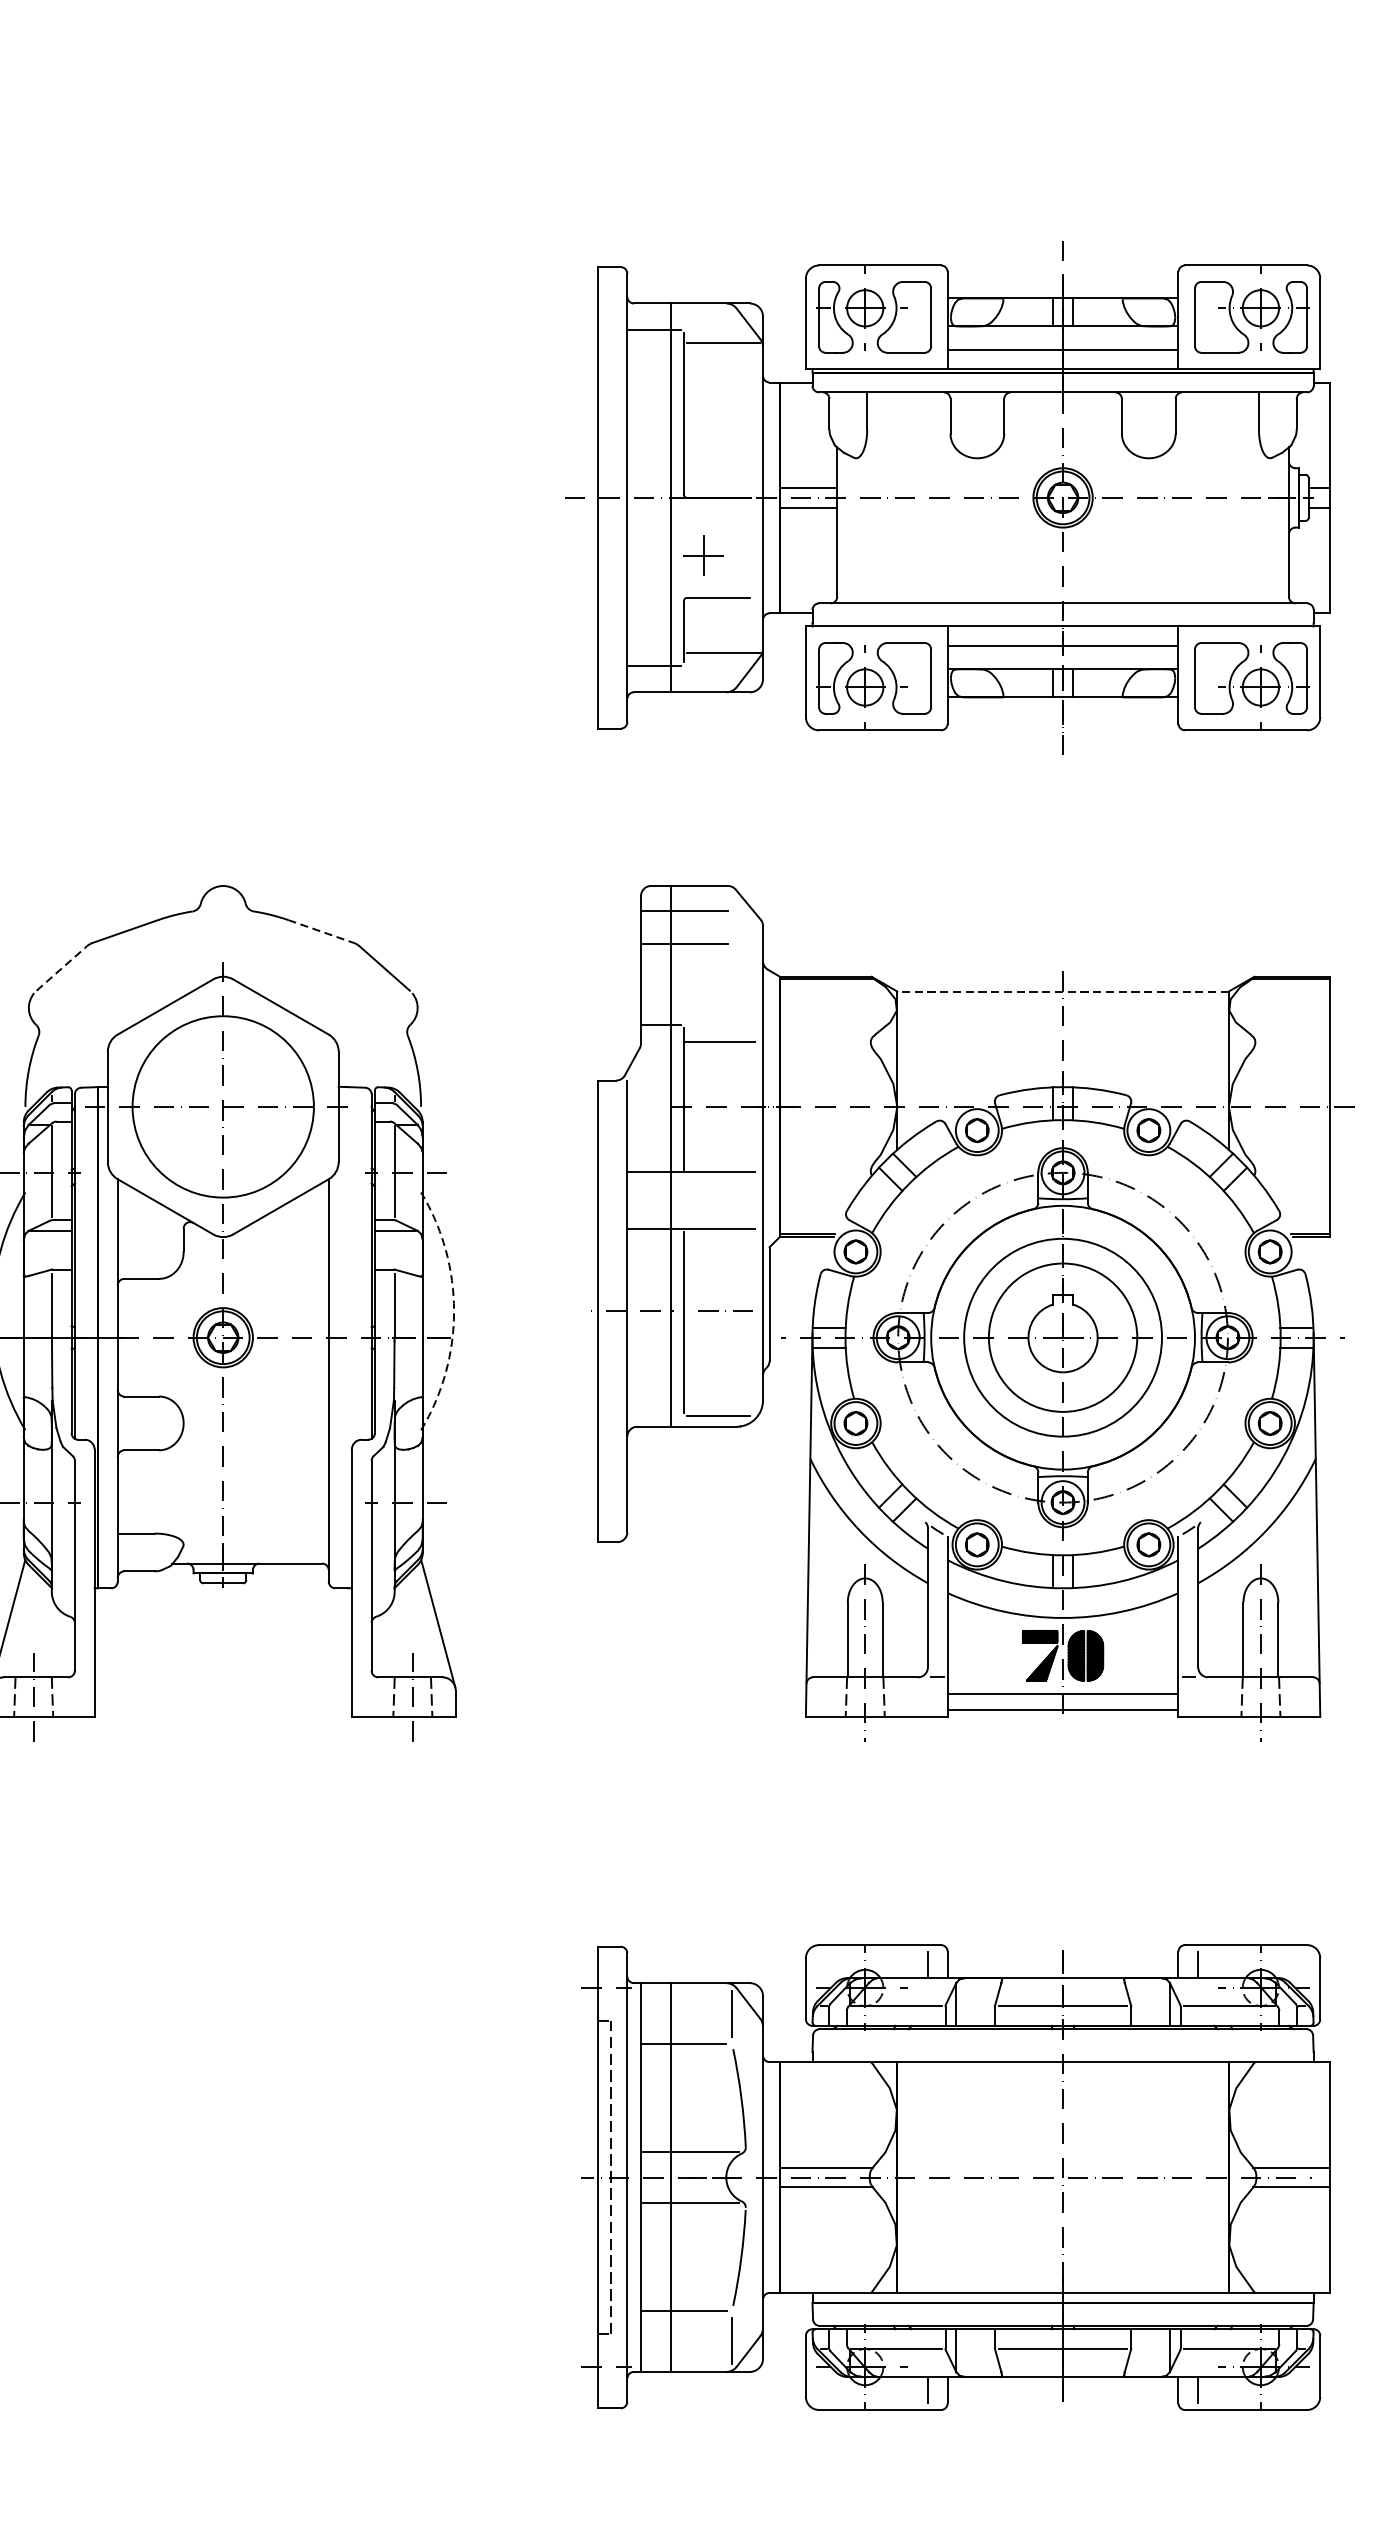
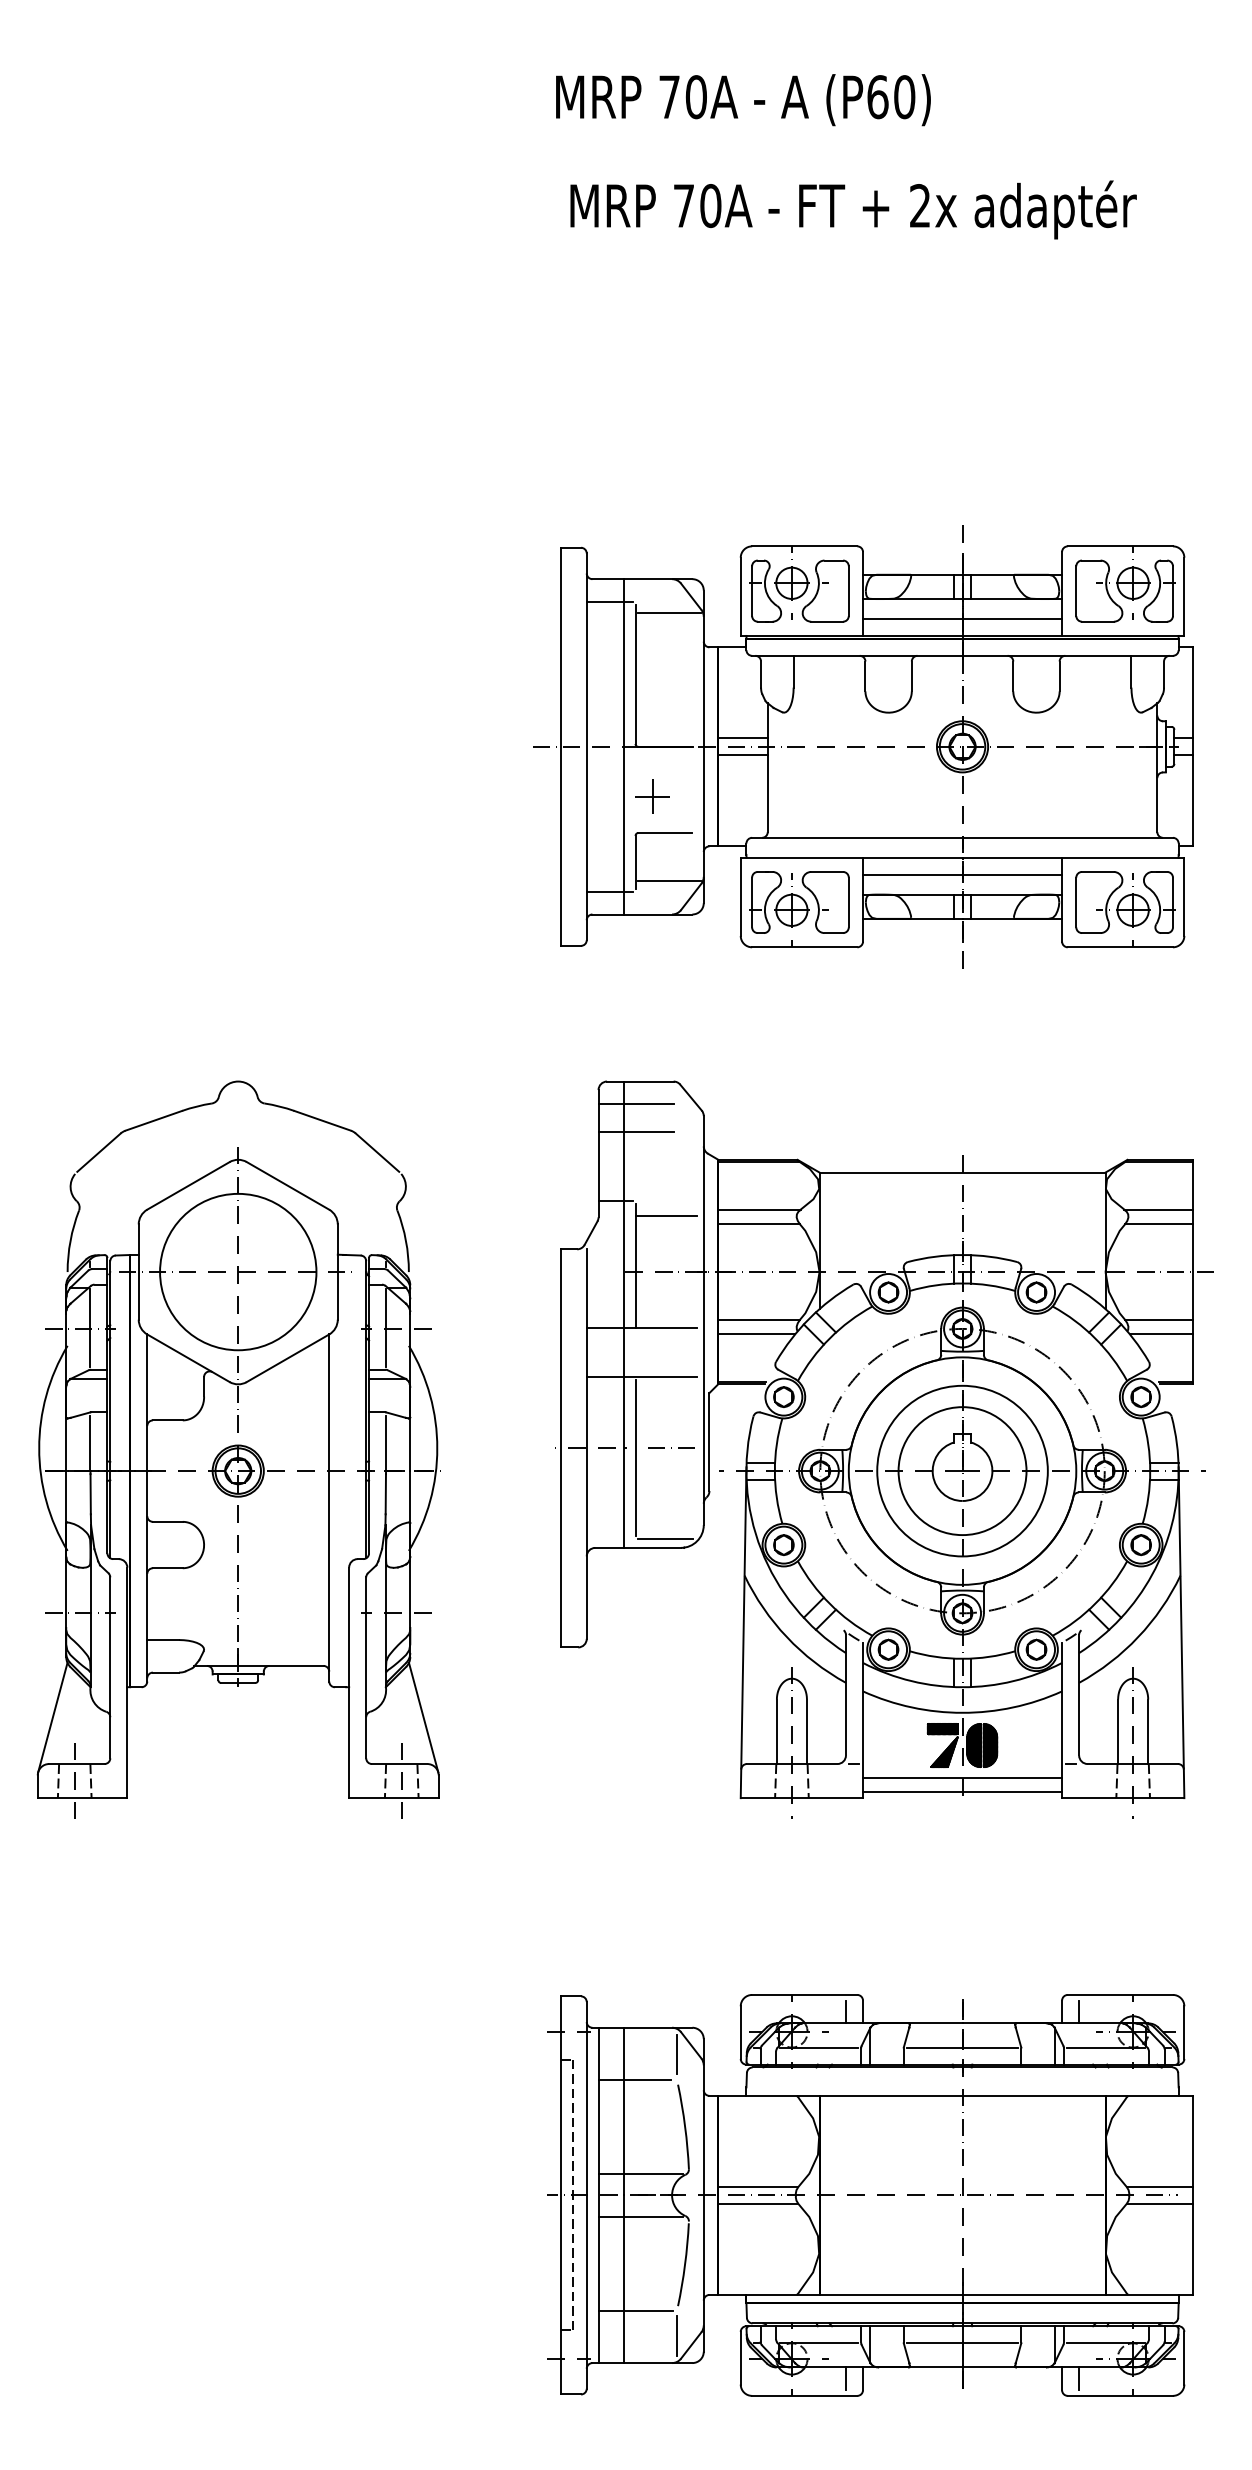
line: (320, 931) -> (322, 1120), dashed -> solid
line: (62, 968) -> (99, 1152), dashed -> solid
line: (1063, 991) -> (962, 1172), dashed -> solid
line: (827, 1034) -> (759, 1209), added
line: (1290, 1034) -> (1158, 1209), added
line: (827, 1051) -> (759, 1224), added
line: (1290, 1051) -> (1158, 1224), added
line: (827, 1161) -> (759, 1319), added
line: (1290, 1161) -> (1158, 1319), added
line: (824, 1179) -> (756, 1334), added
line: (1292, 1179) -> (1160, 1334), added
arc: (454, 1311) -> (437, 1448), dashed -> solid

